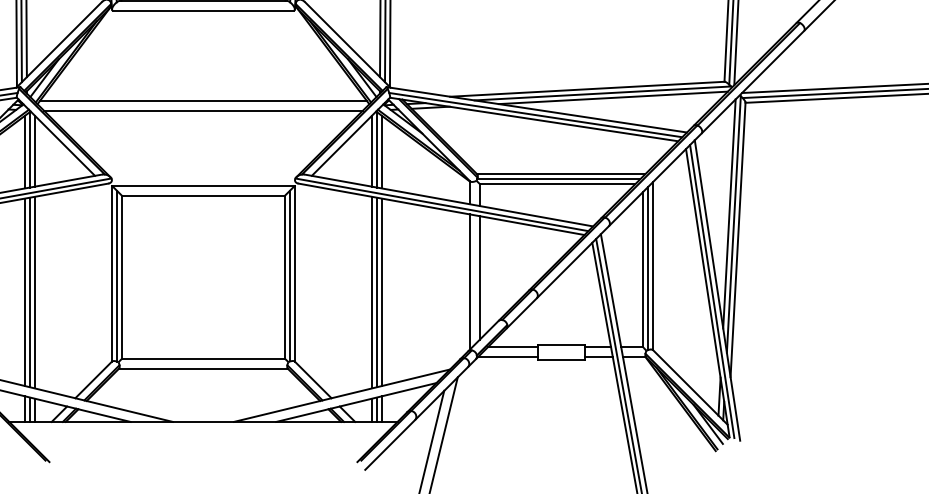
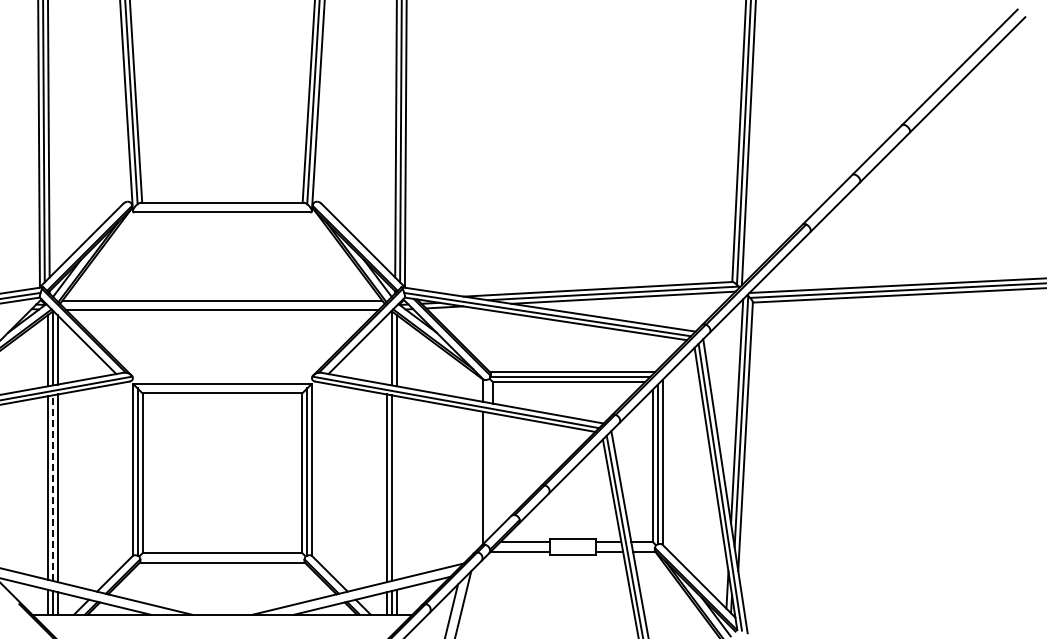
line: (372, 150) -> (387, 349), removed
line: (479, 277) -> (492, 473), removed
line: (381, 291) -> (396, 487), removed
line: (29, 292) -> (52, 488), solid -> dashed

